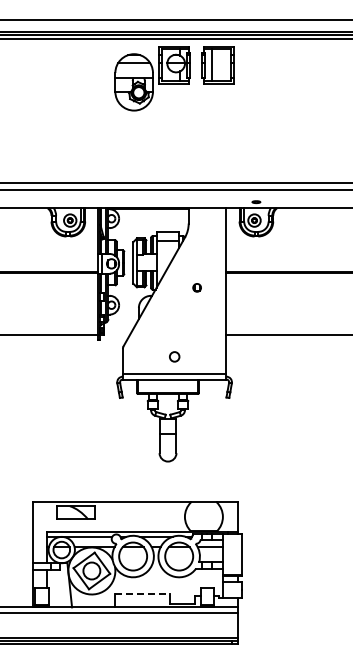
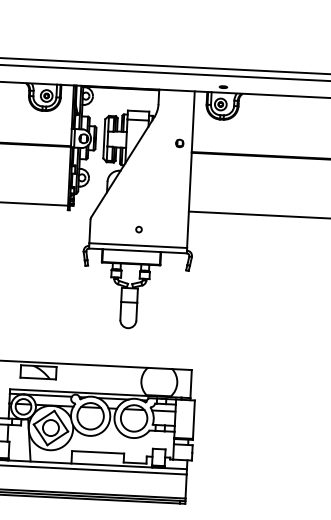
part: (196, 287) -> (179, 143), moved
circle: (174, 356) -> (138, 229), size x0.62
line: (142, 594) -> (97, 452), dashed -> solid

